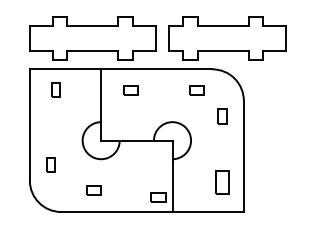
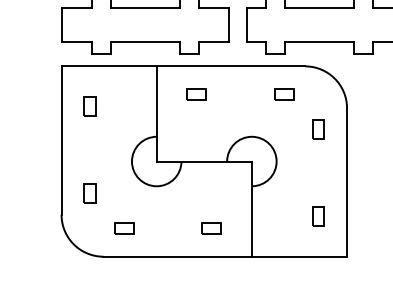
part: (55, 89) -> (89, 105), moved
part: (222, 181) -> (318, 215), size x0.62
part: (93, 190) -> (123, 227), moved
part: (158, 197) -> (211, 227), moved

